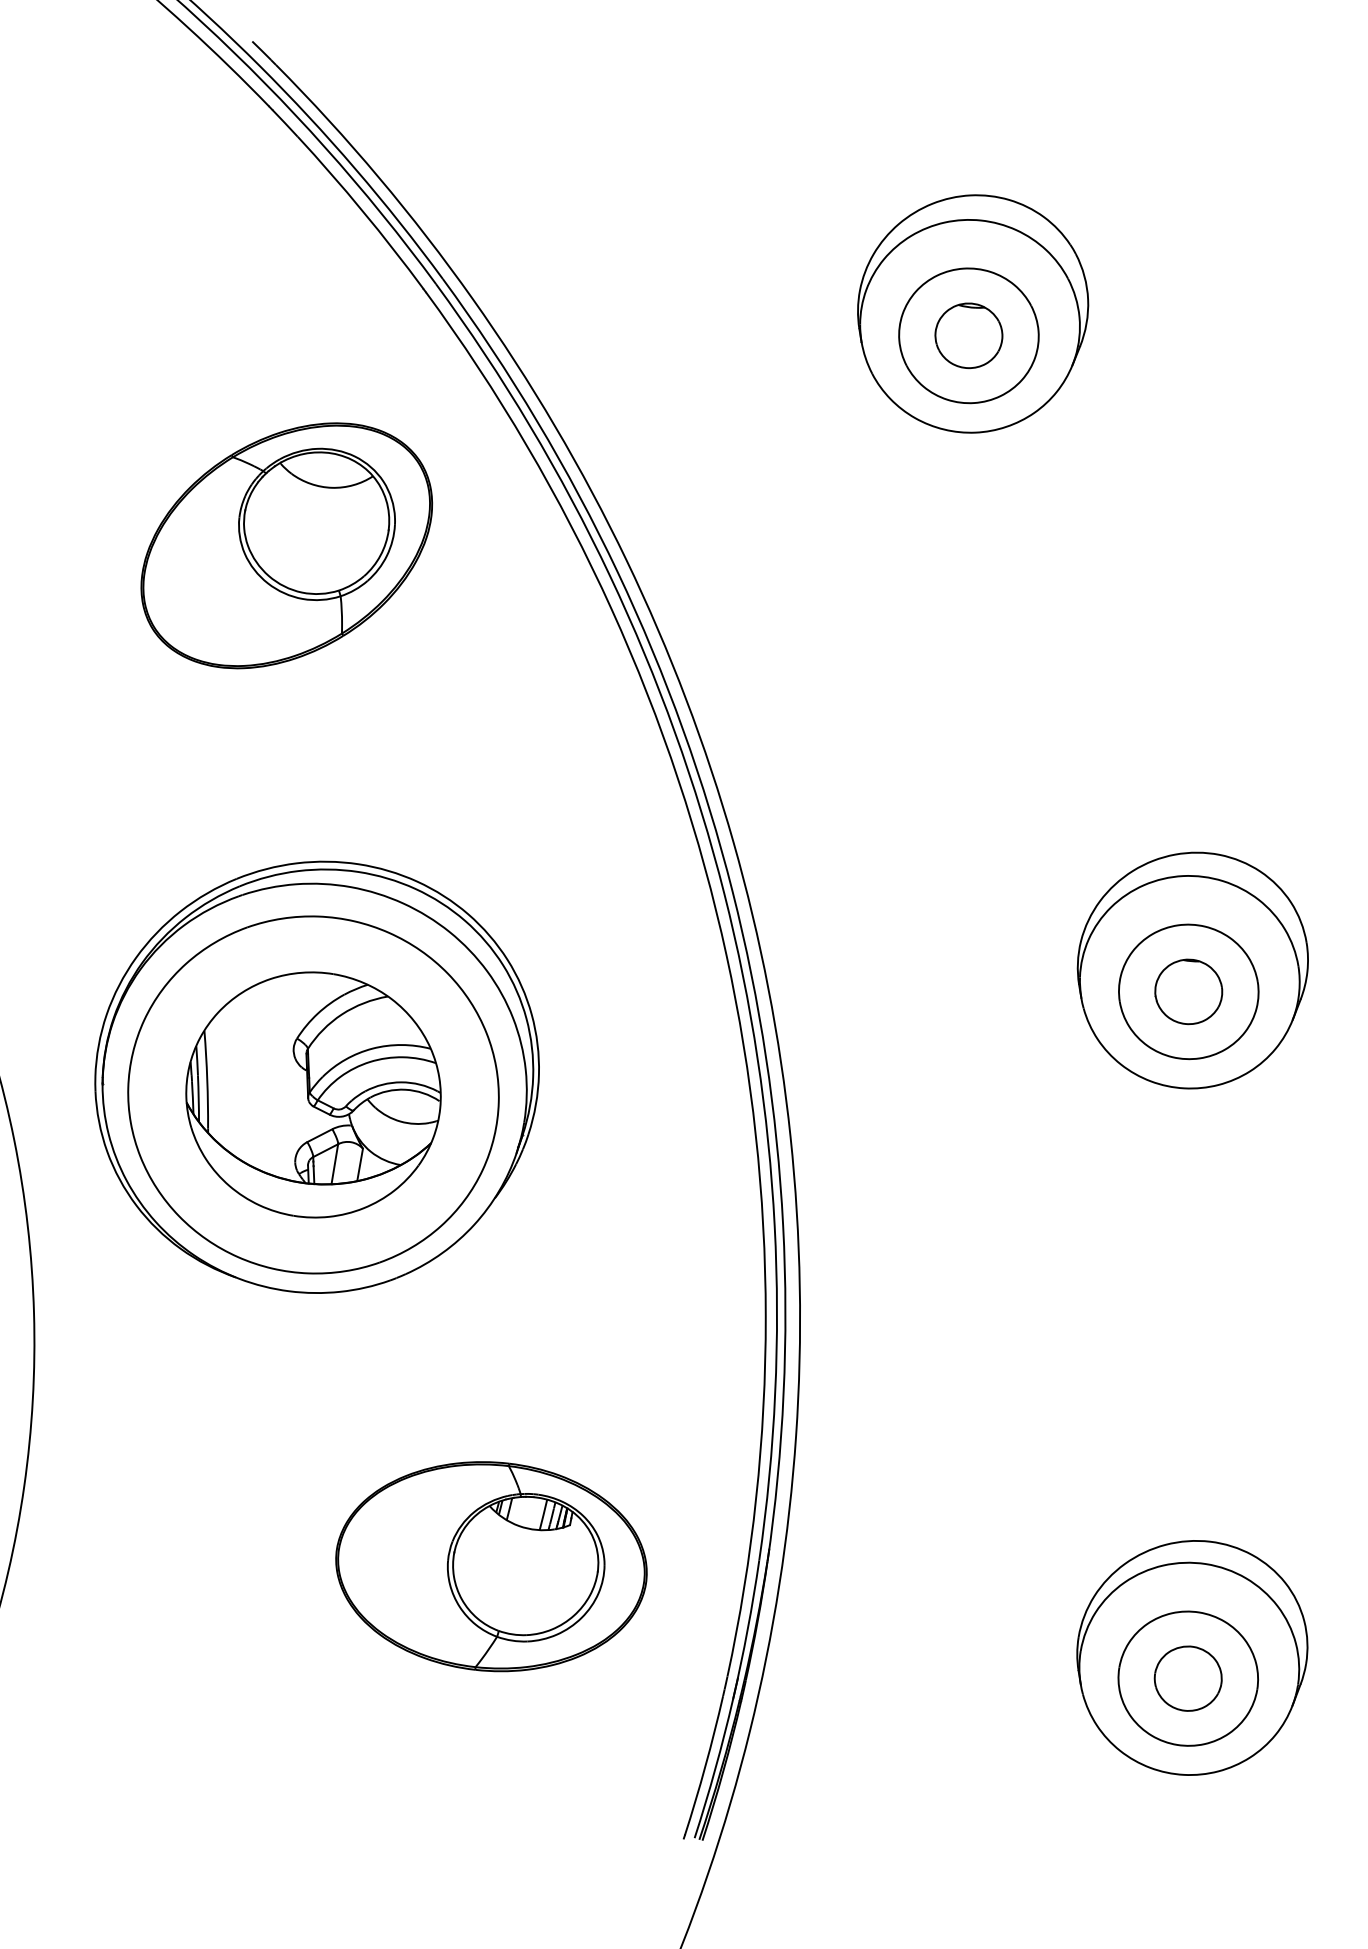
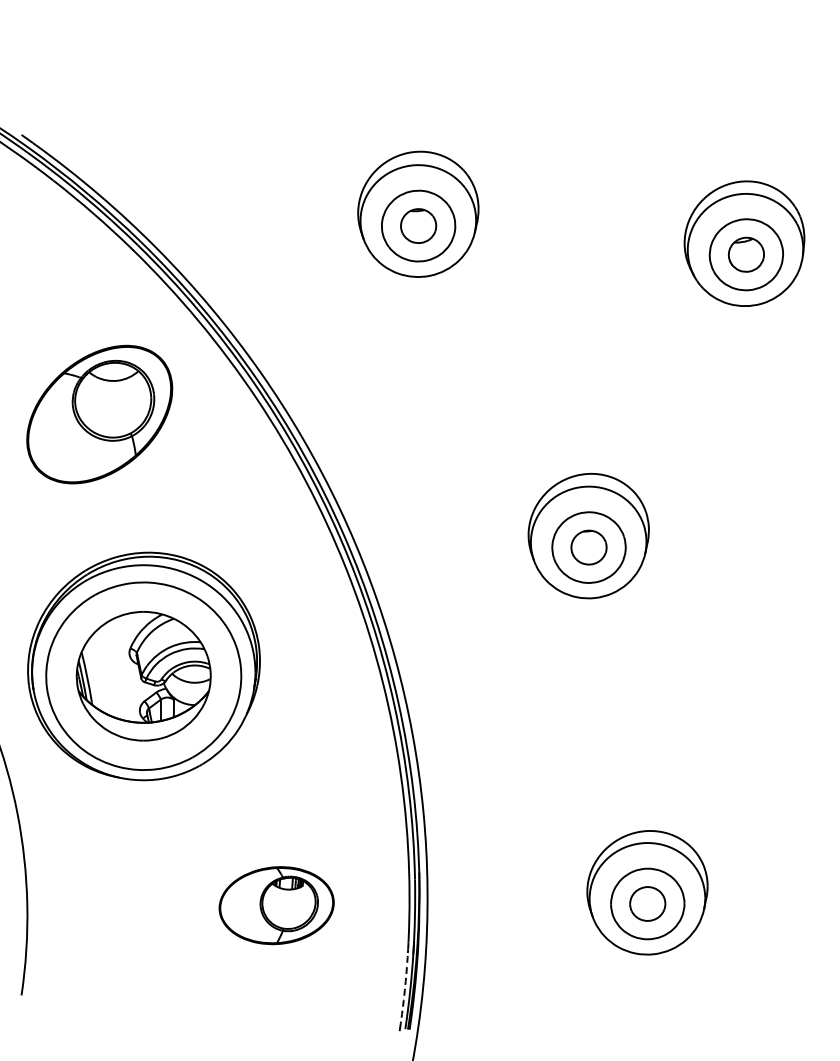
part: (286, 545) -> (99, 414), moved
part: (491, 1566) -> (276, 905), size x0.7
arc: (705, 1765) -> (404, 990), solid -> dashed

